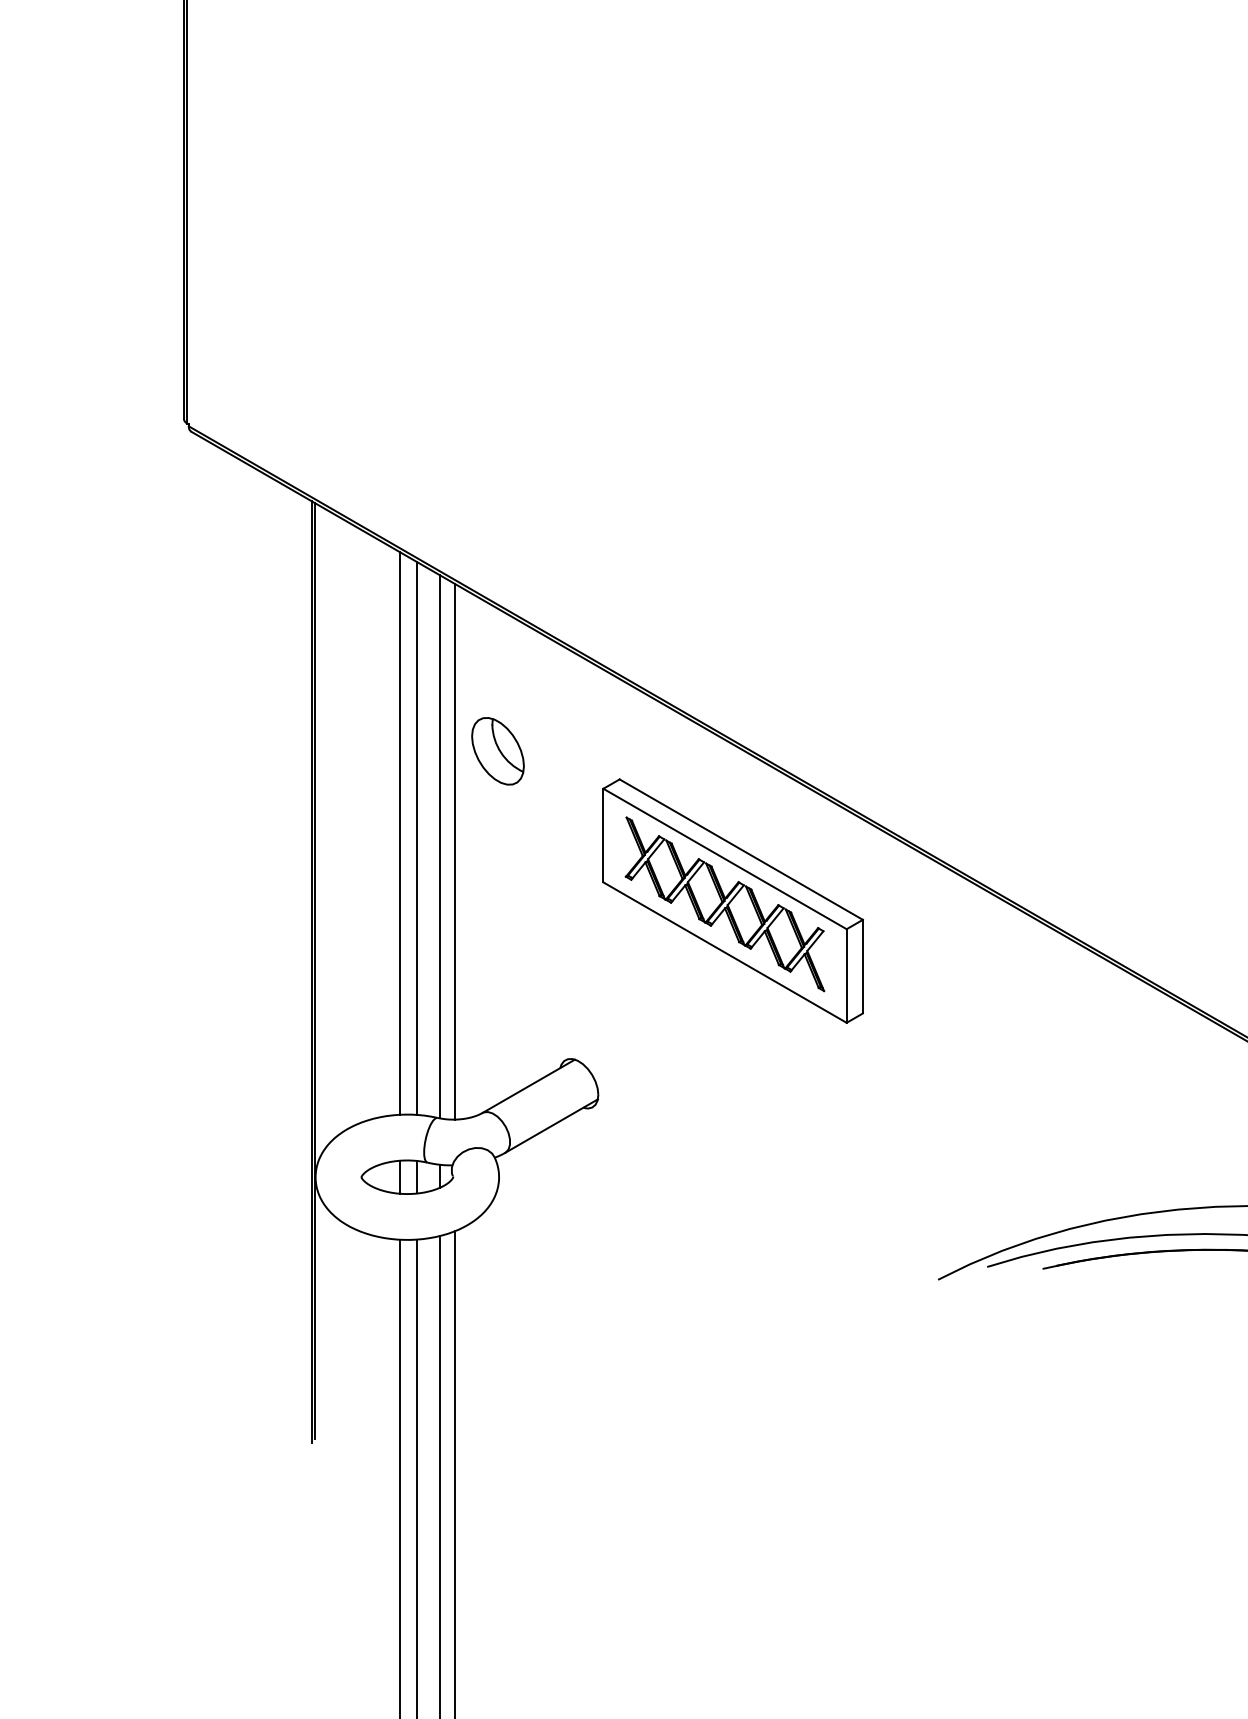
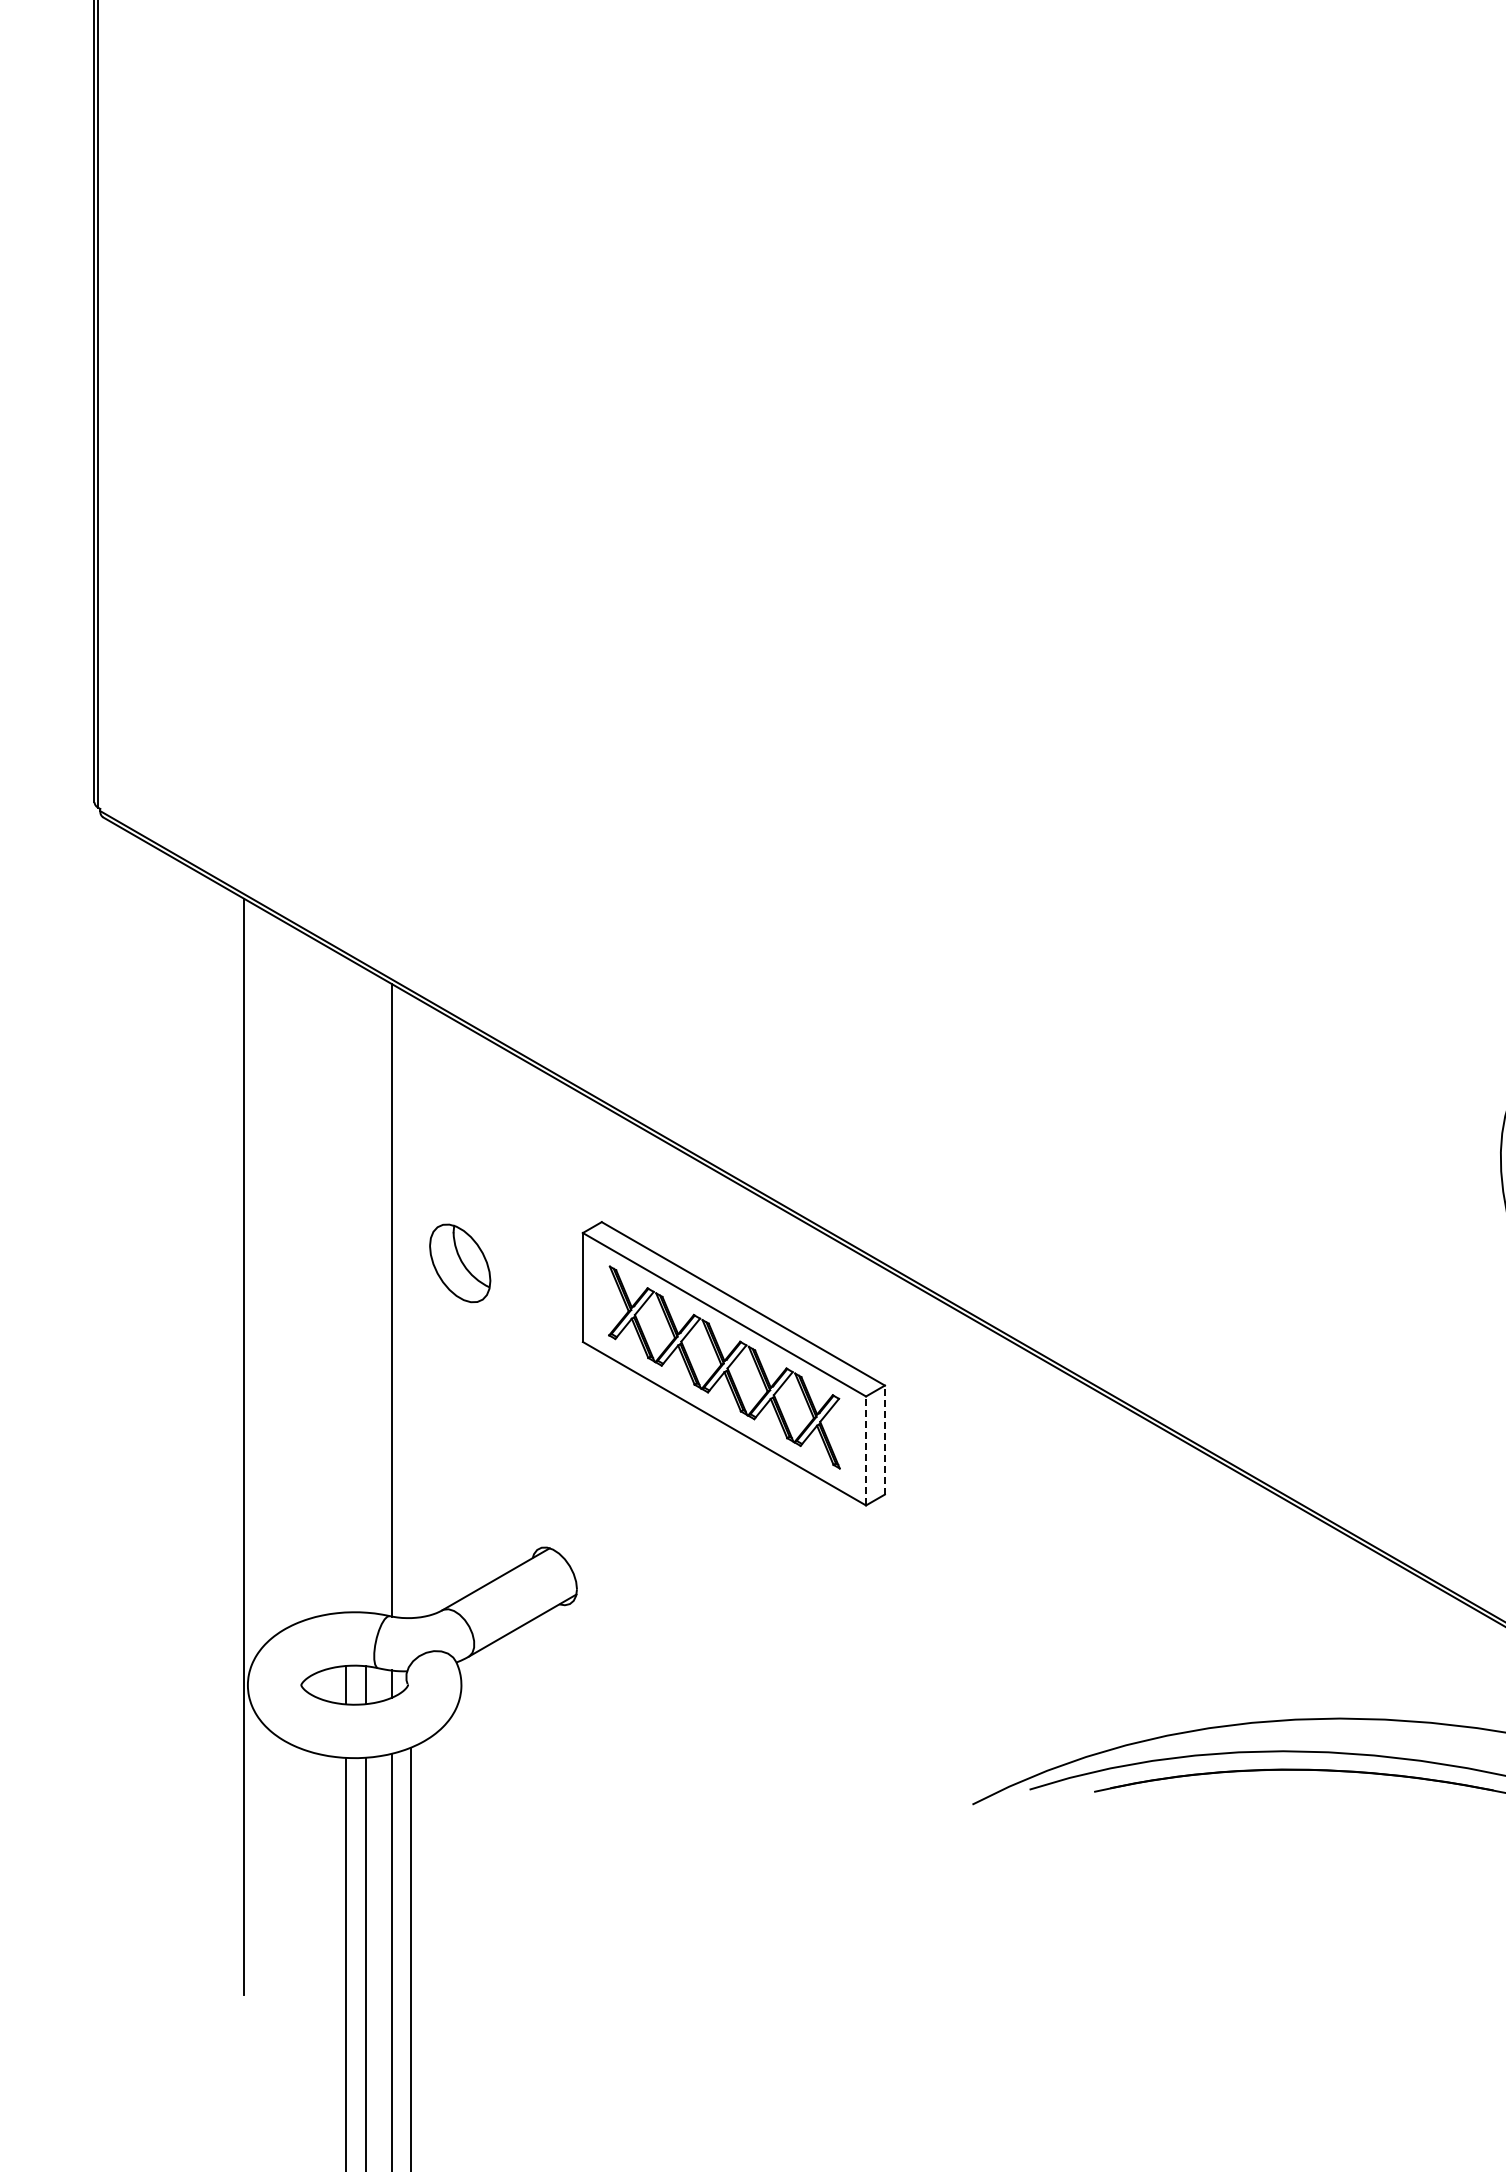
part: (498, 751) -> (460, 1263), moved
line: (400, 833) -> (346, 1284), removed
line: (416, 838) -> (365, 1290), removed
line: (455, 851) -> (410, 1305), removed
line: (862, 966) -> (884, 1439), solid -> dashed
line: (315, 971) -> (247, 1445), removed
line: (847, 975) -> (866, 1450), solid -> dashed

